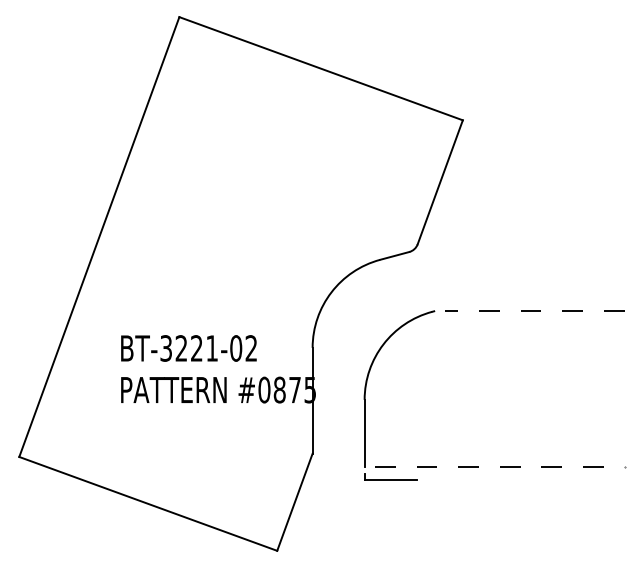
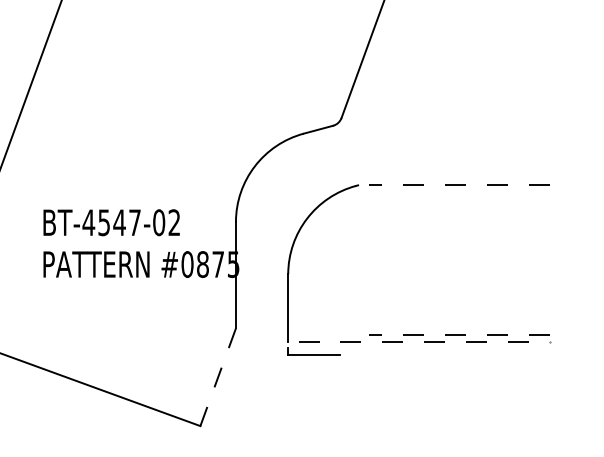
text: (188, 348) -> (111, 222), BT-3221-02 -> BT-4547-02
line: (534, 459) -> (458, 334), added
line: (294, 502) -> (217, 377), solid -> dashed

